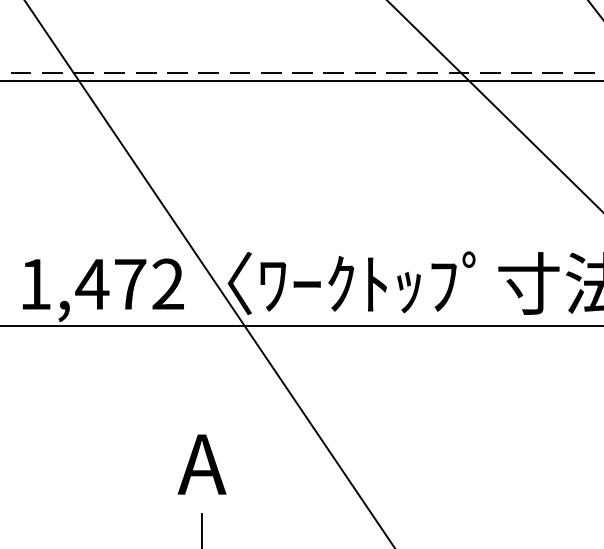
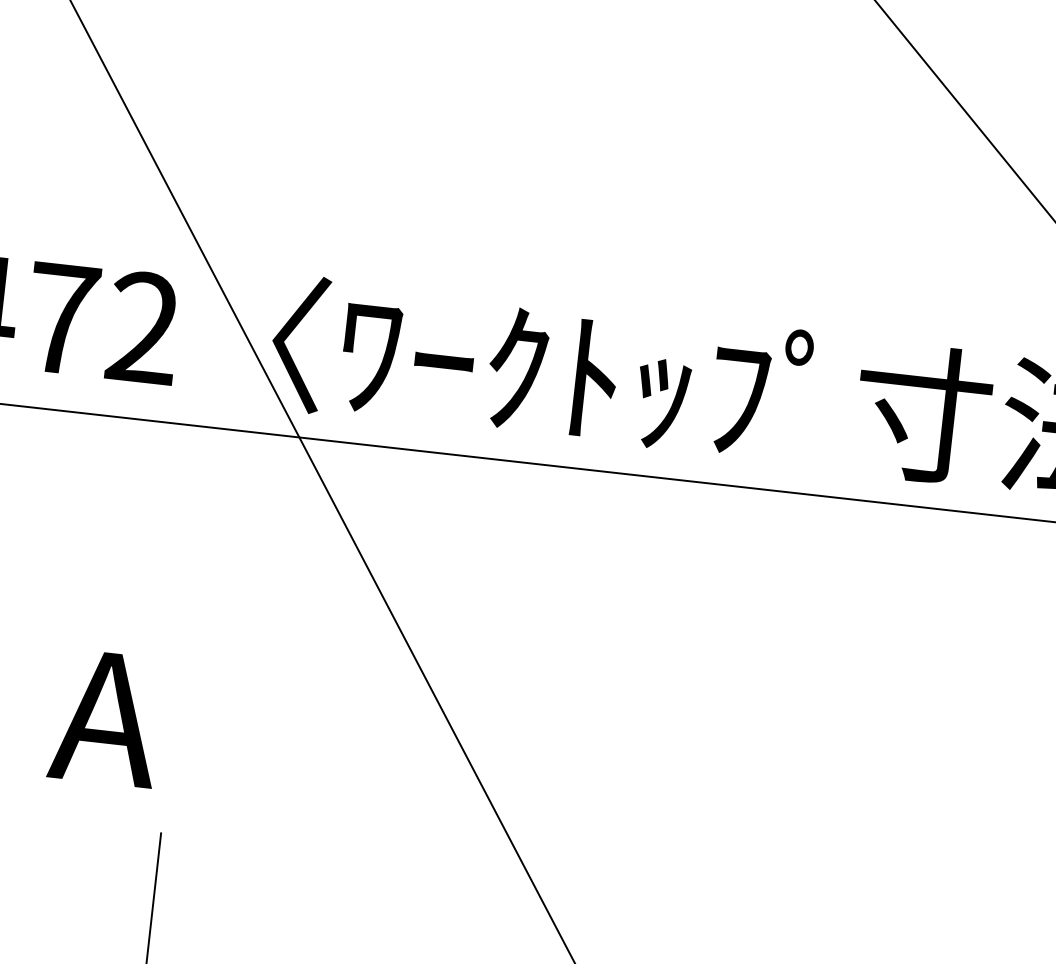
text: (201, 464) -> (104, 717), moved

